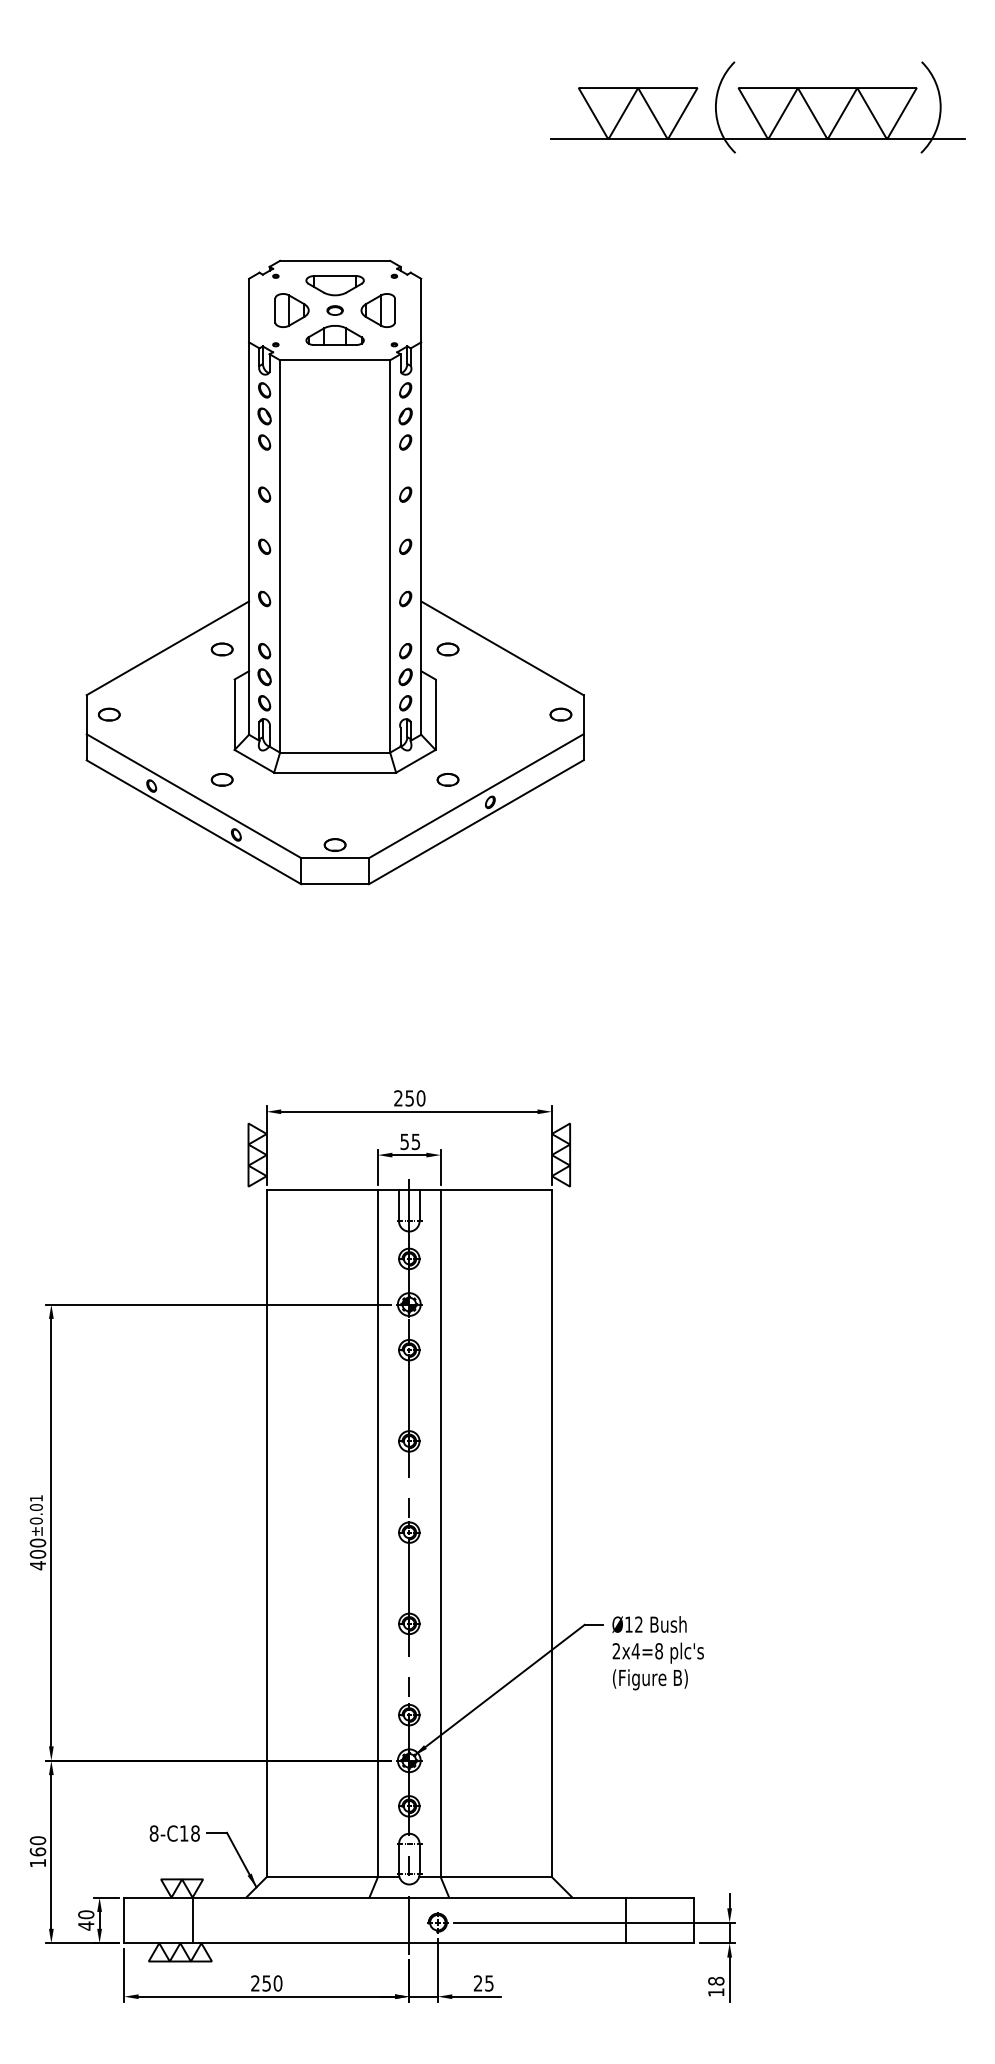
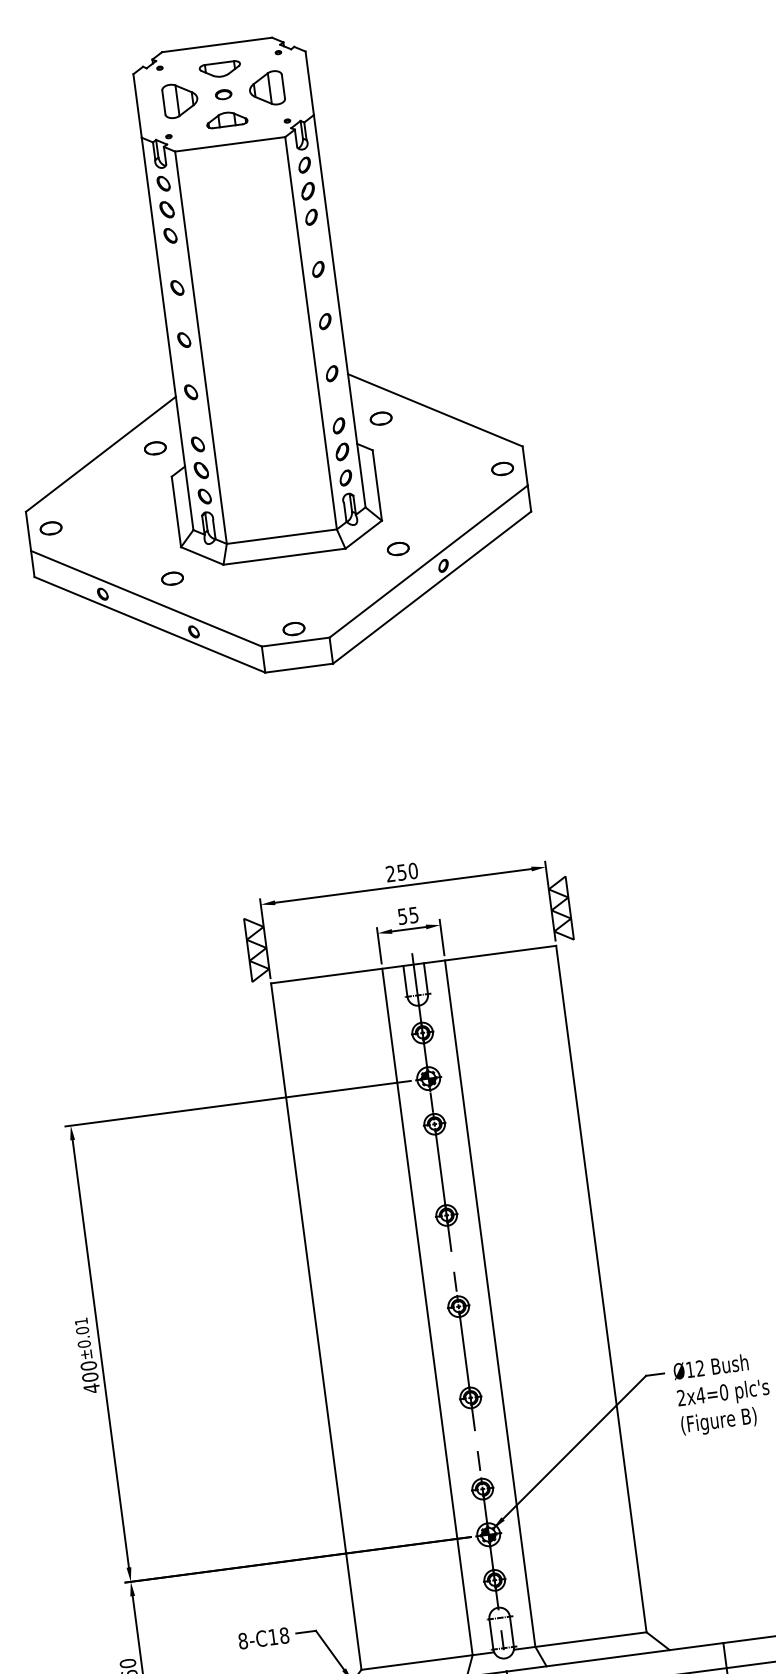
part: (334, 285) -> (219, 69), size x0.7
part: (334, 335) -> (226, 119), size x0.7
text: (659, 1651) -> (724, 1392), 2x4=8 -> 2x4=0

